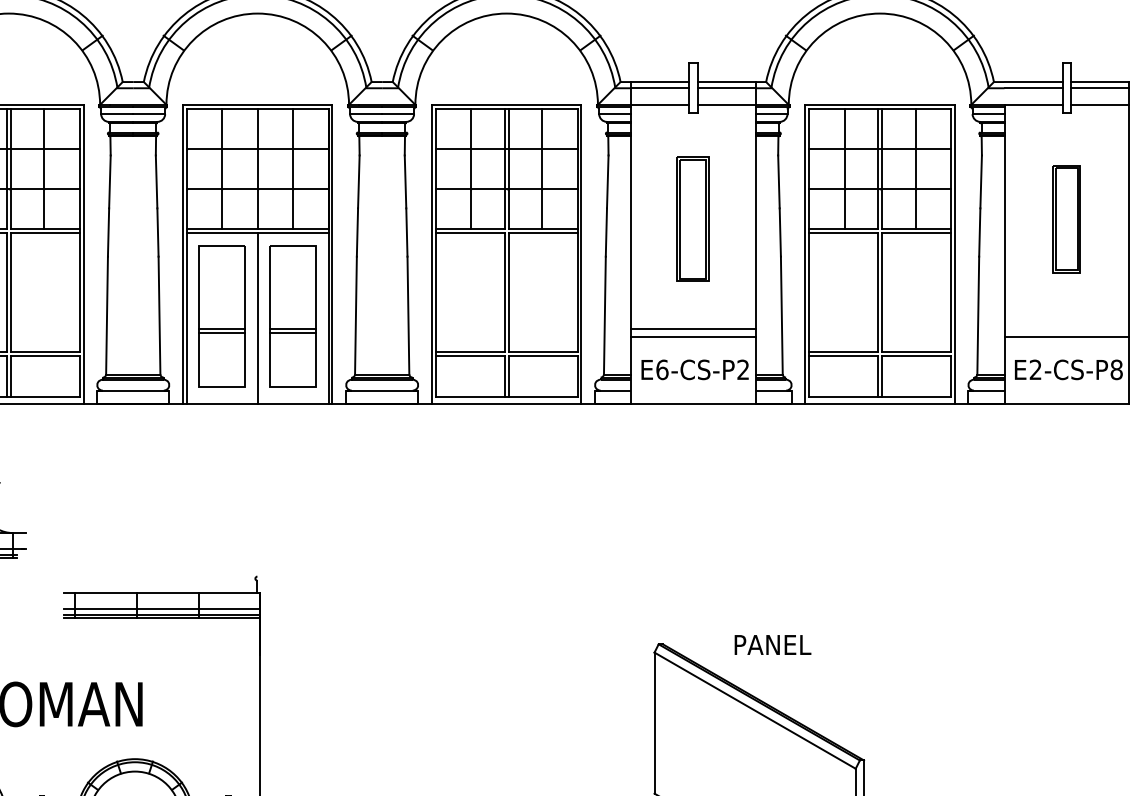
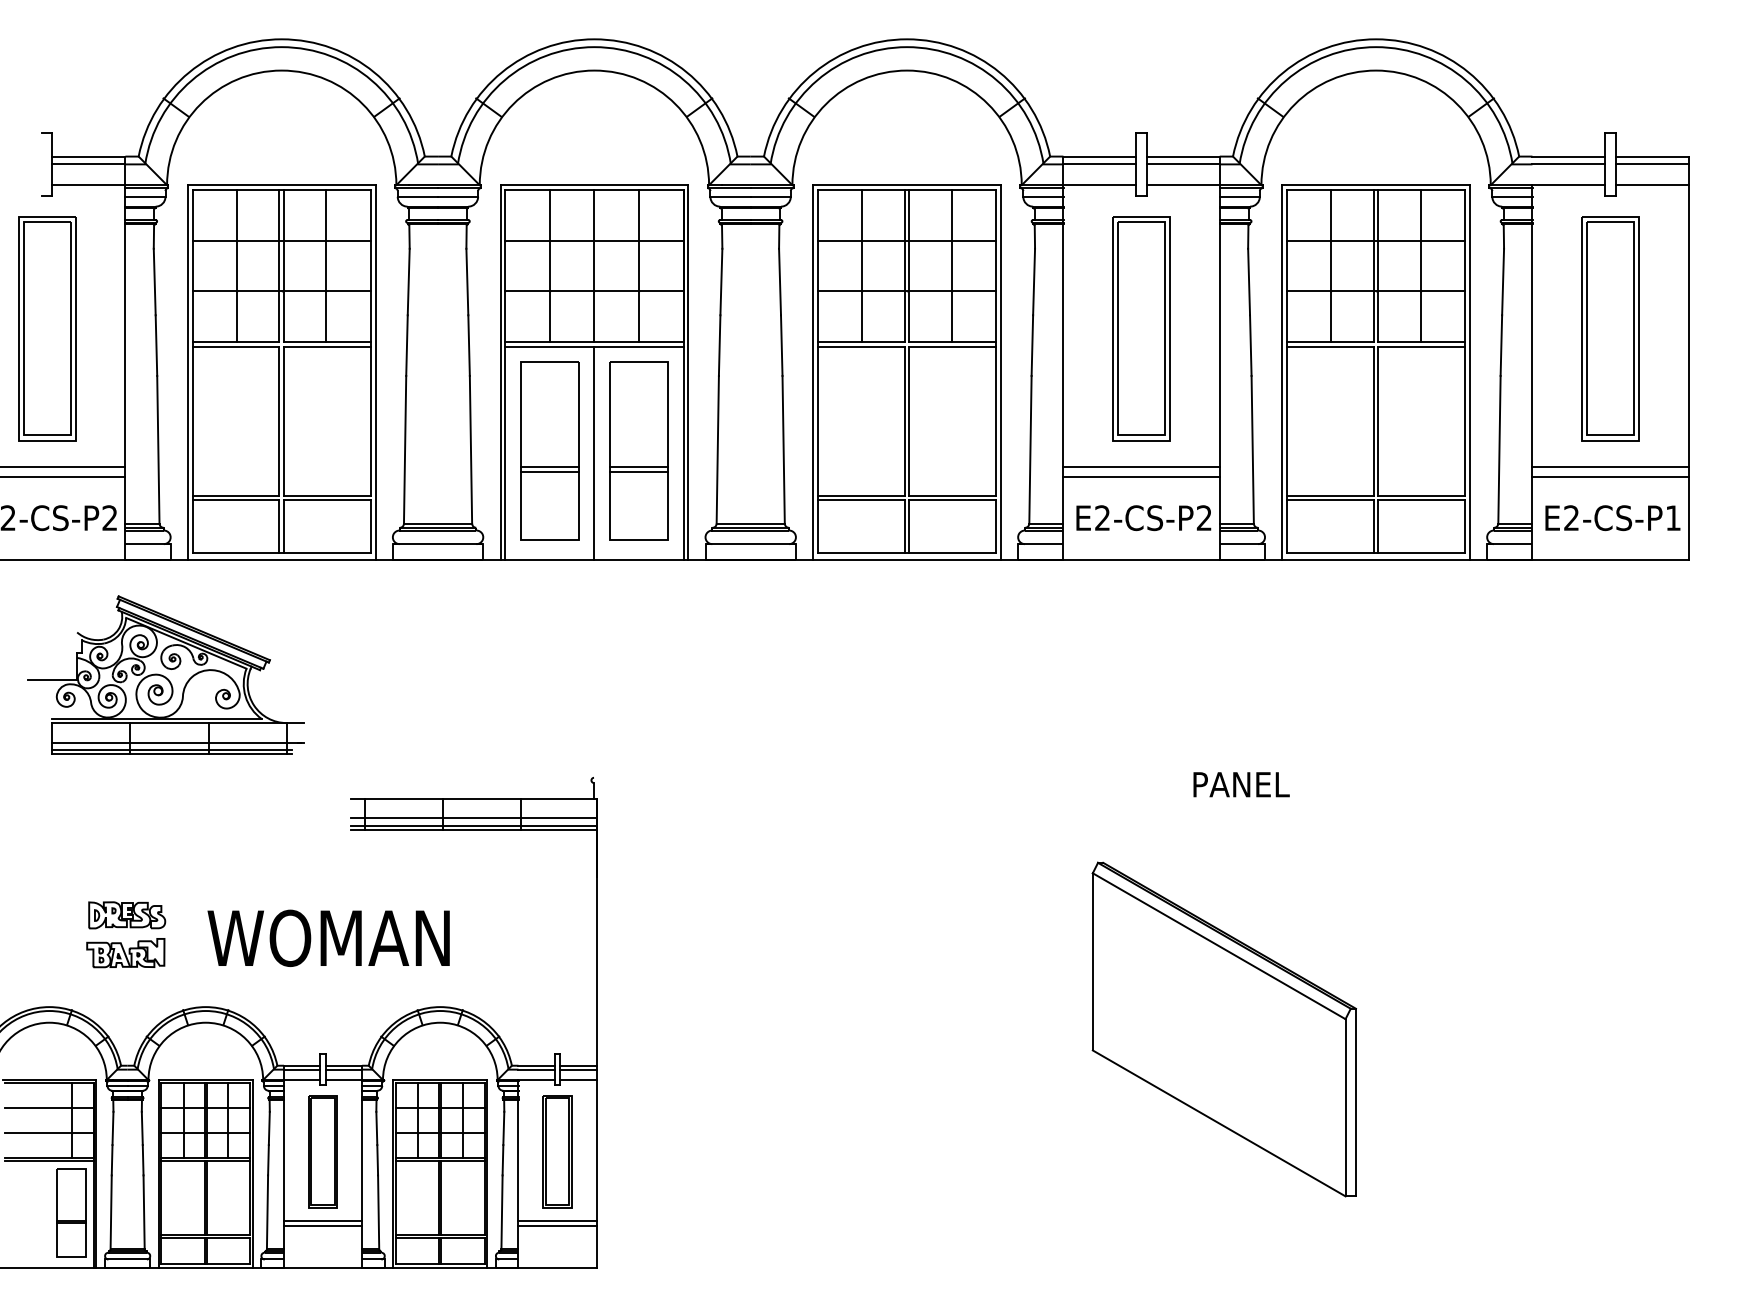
part: (693, 218) -> (1141, 328), size x1.43
part: (1066, 218) -> (1610, 328), size x1.67
line: (1066, 328) -> (1610, 466), added
text: (662, 370) -> (1102, 518), E6-CS-P2 -> E2-CS-P2
text: (1116, 370) -> (1673, 518), E2-CS-P8 -> E2-CS-P1
text: (772, 644) -> (1241, 784), moved

